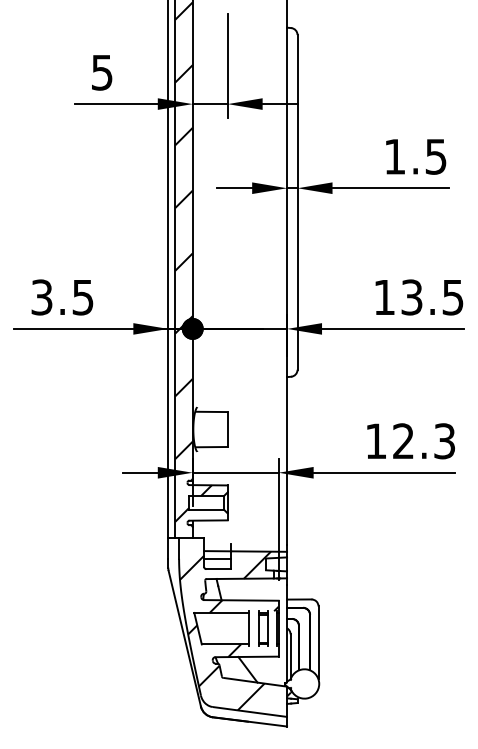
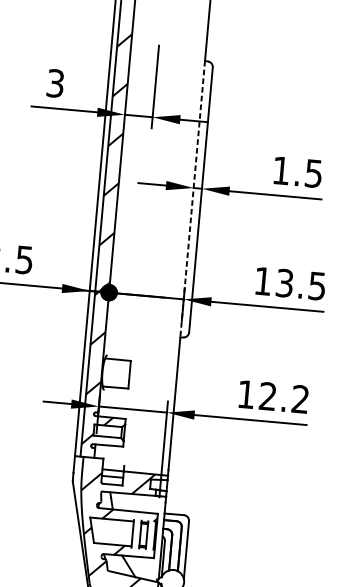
text: (102, 71) -> (55, 82), 5 -> 3
line: (287, 202) -> (193, 199), solid -> dashed
text: (444, 441) -> (300, 399), 12.3 -> 12.2

